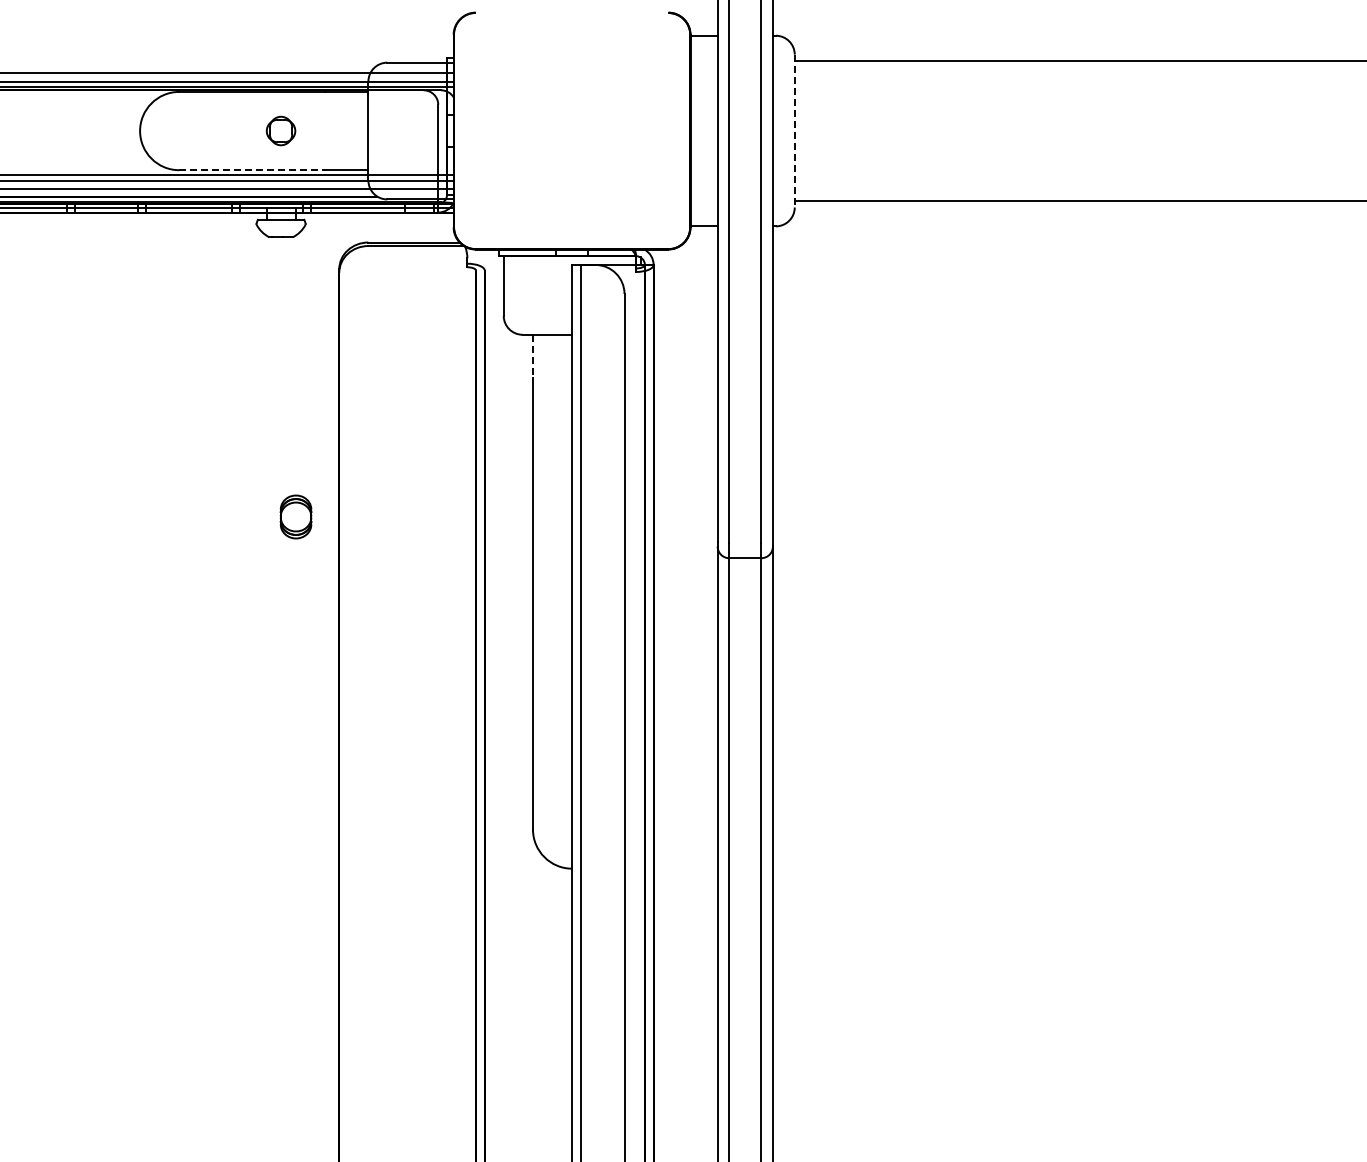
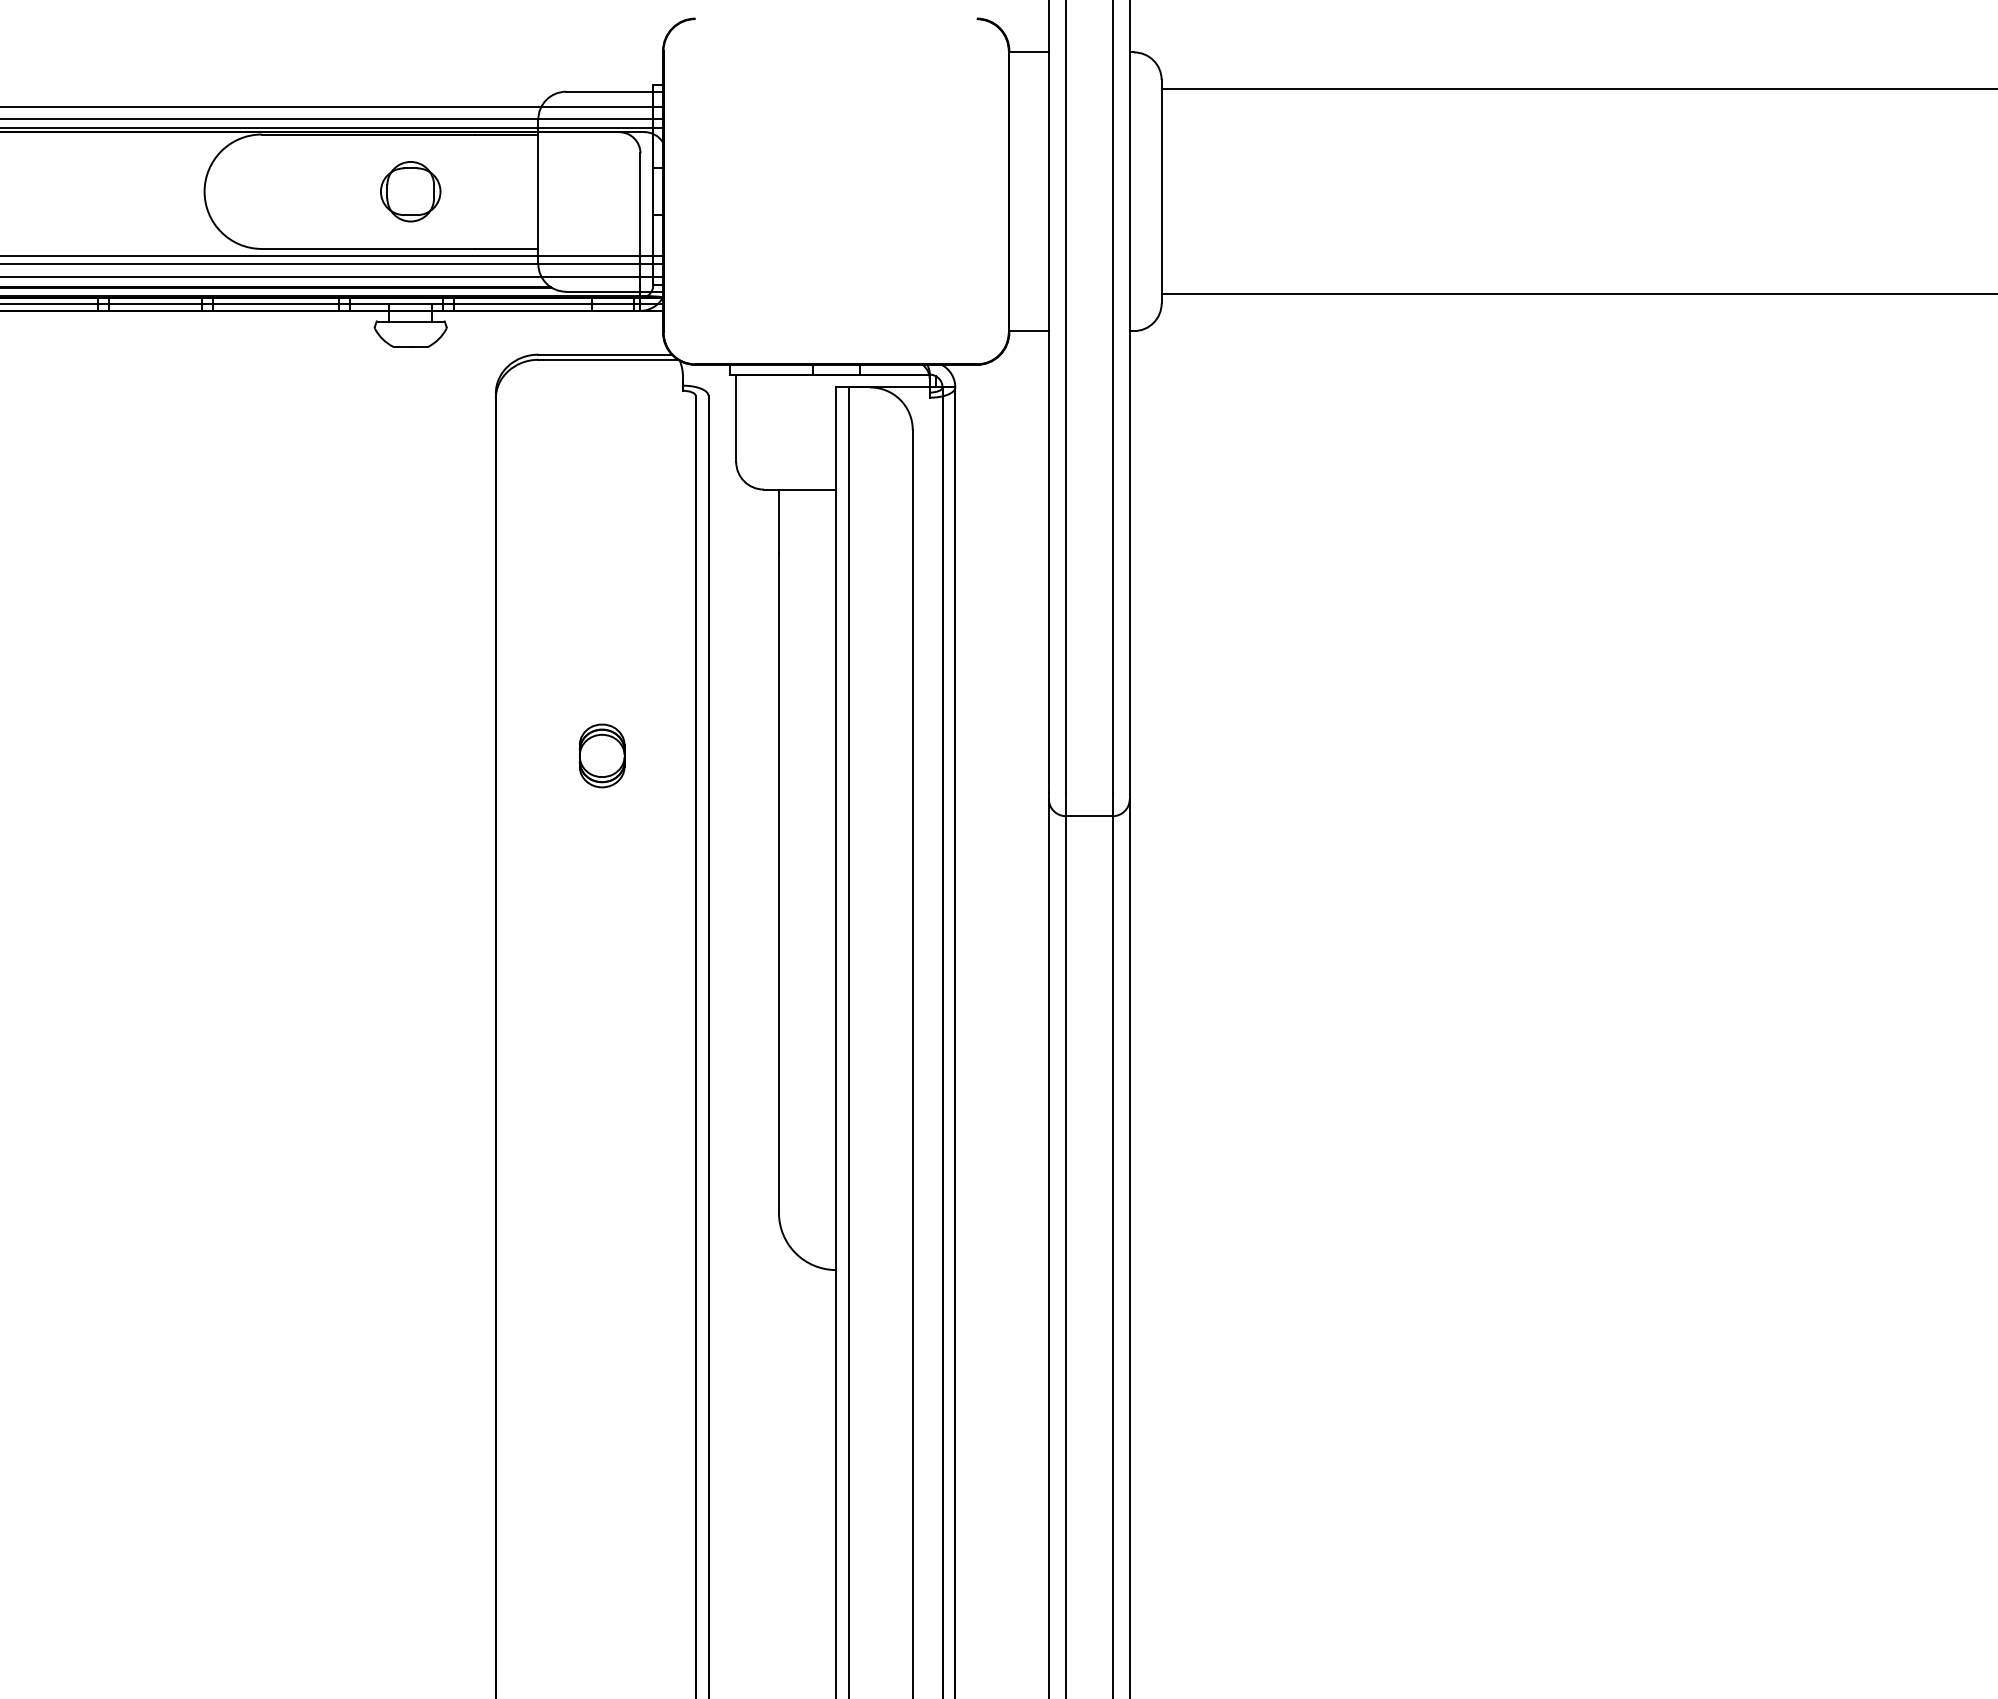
part: (280, 130) -> (409, 190), size x1.43
line: (794, 131) -> (1161, 192), dashed -> solid
line: (251, 170) -> (367, 249), dashed -> solid
line: (532, 356) -> (778, 521), dashed -> solid
part: (295, 516) -> (601, 755), moved

